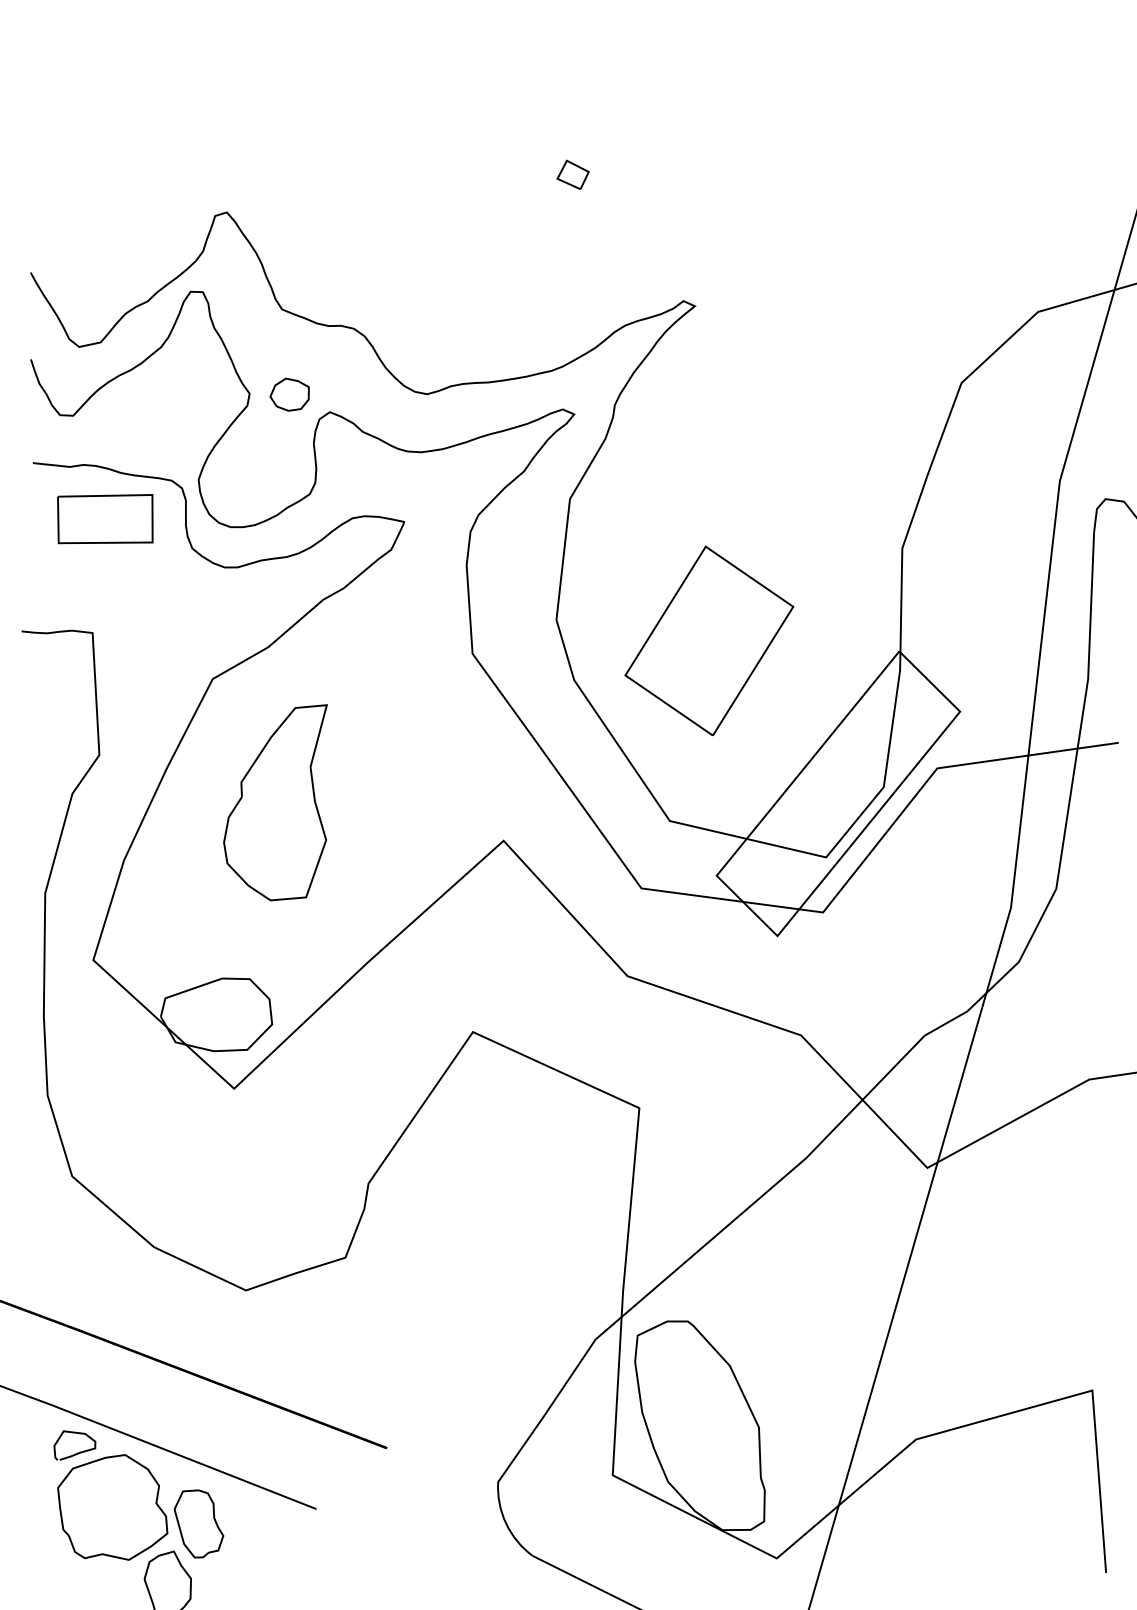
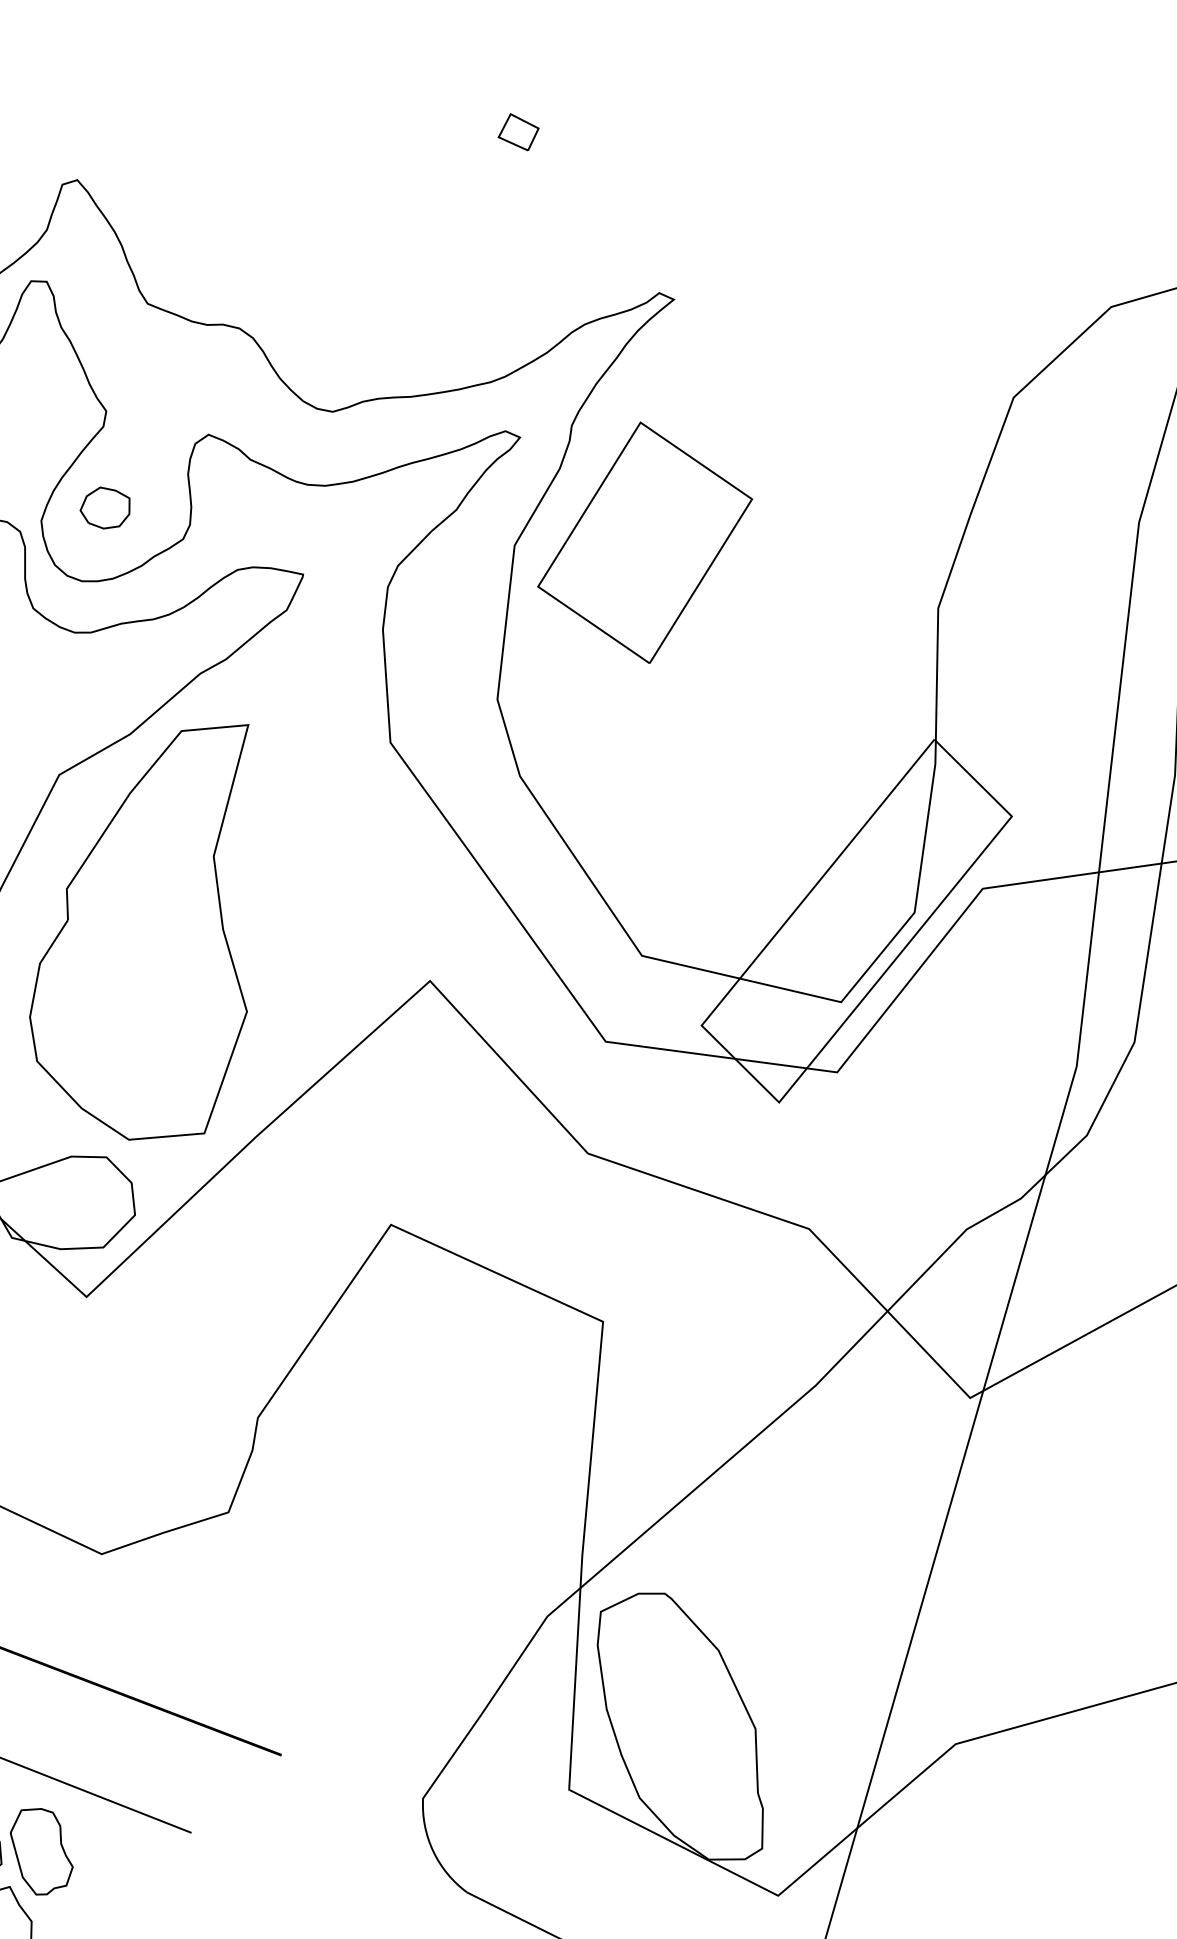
part: (289, 394) -> (104, 507), moved
part: (709, 640) -> (645, 542), moved
part: (275, 802) -> (139, 932), size x1.67

